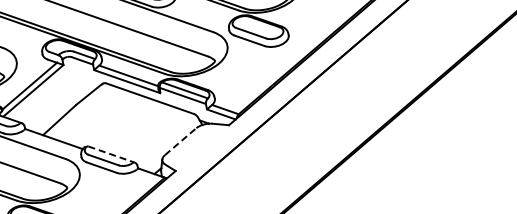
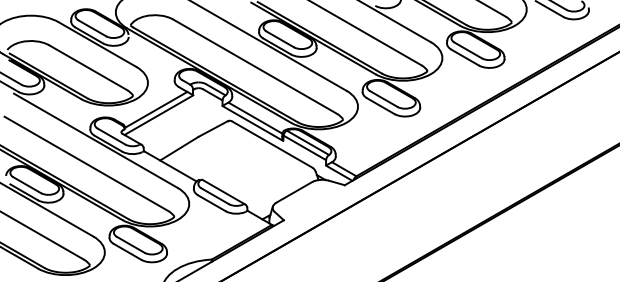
line: (180, 141) -> (294, 192), dashed -> solid
line: (112, 154) -> (224, 192), dashed -> solid

